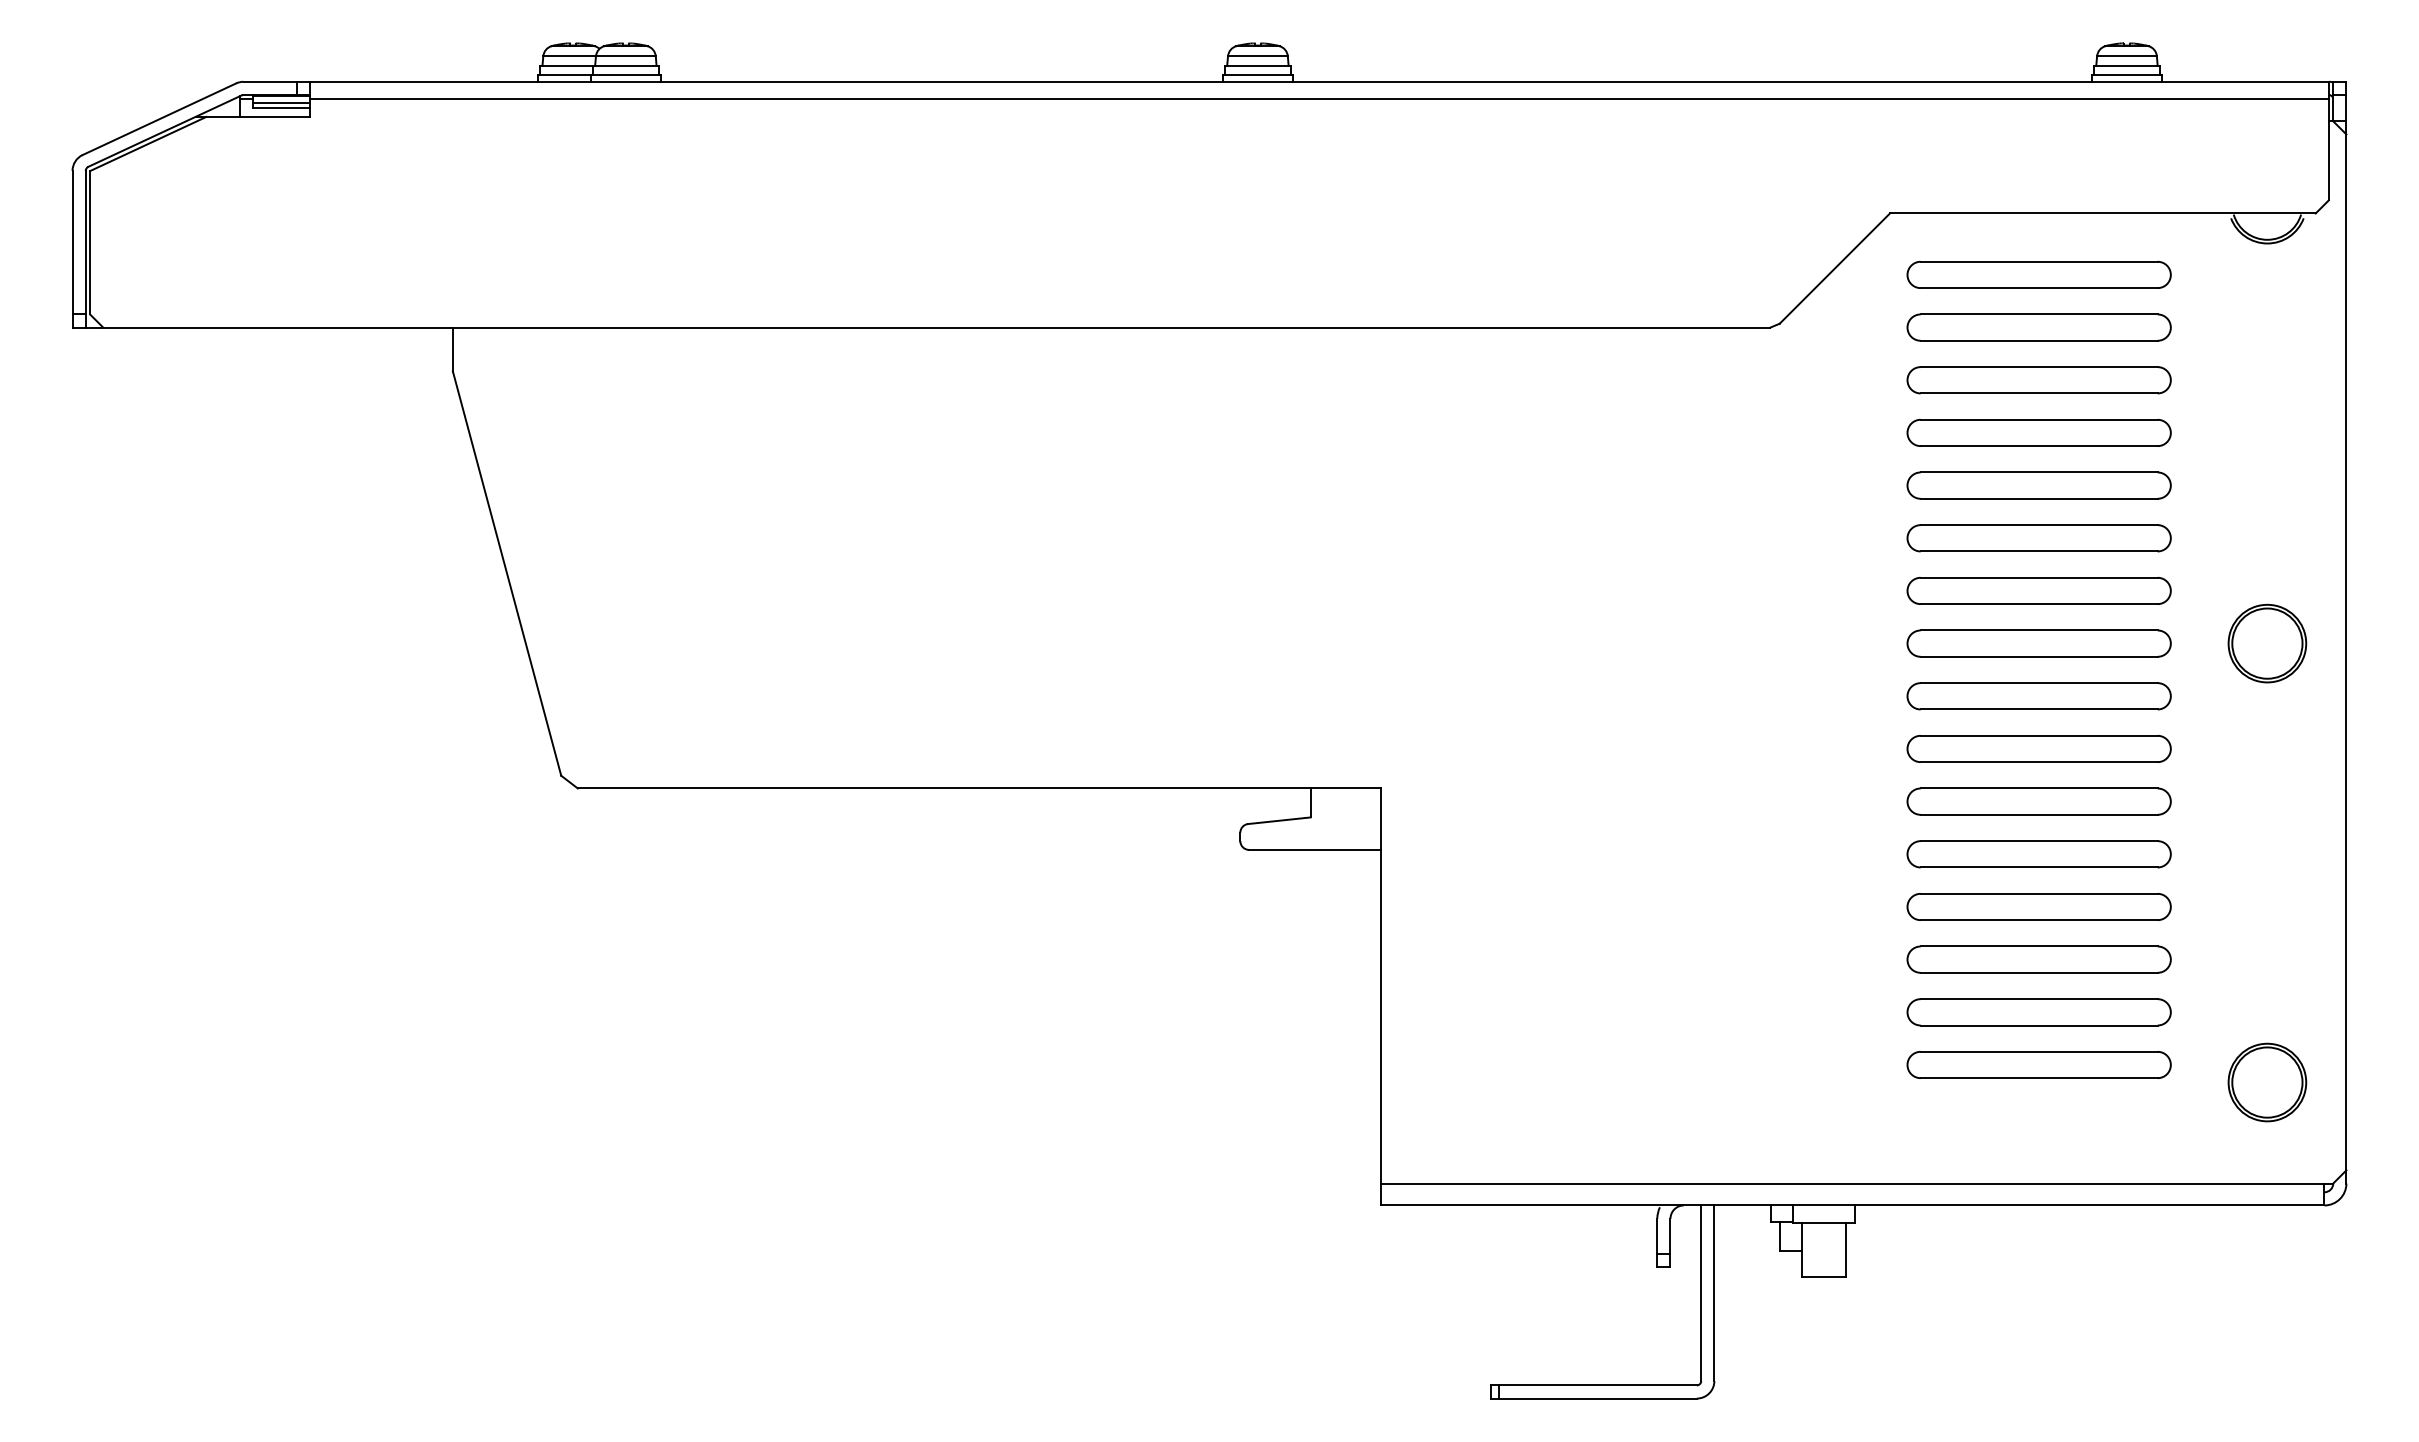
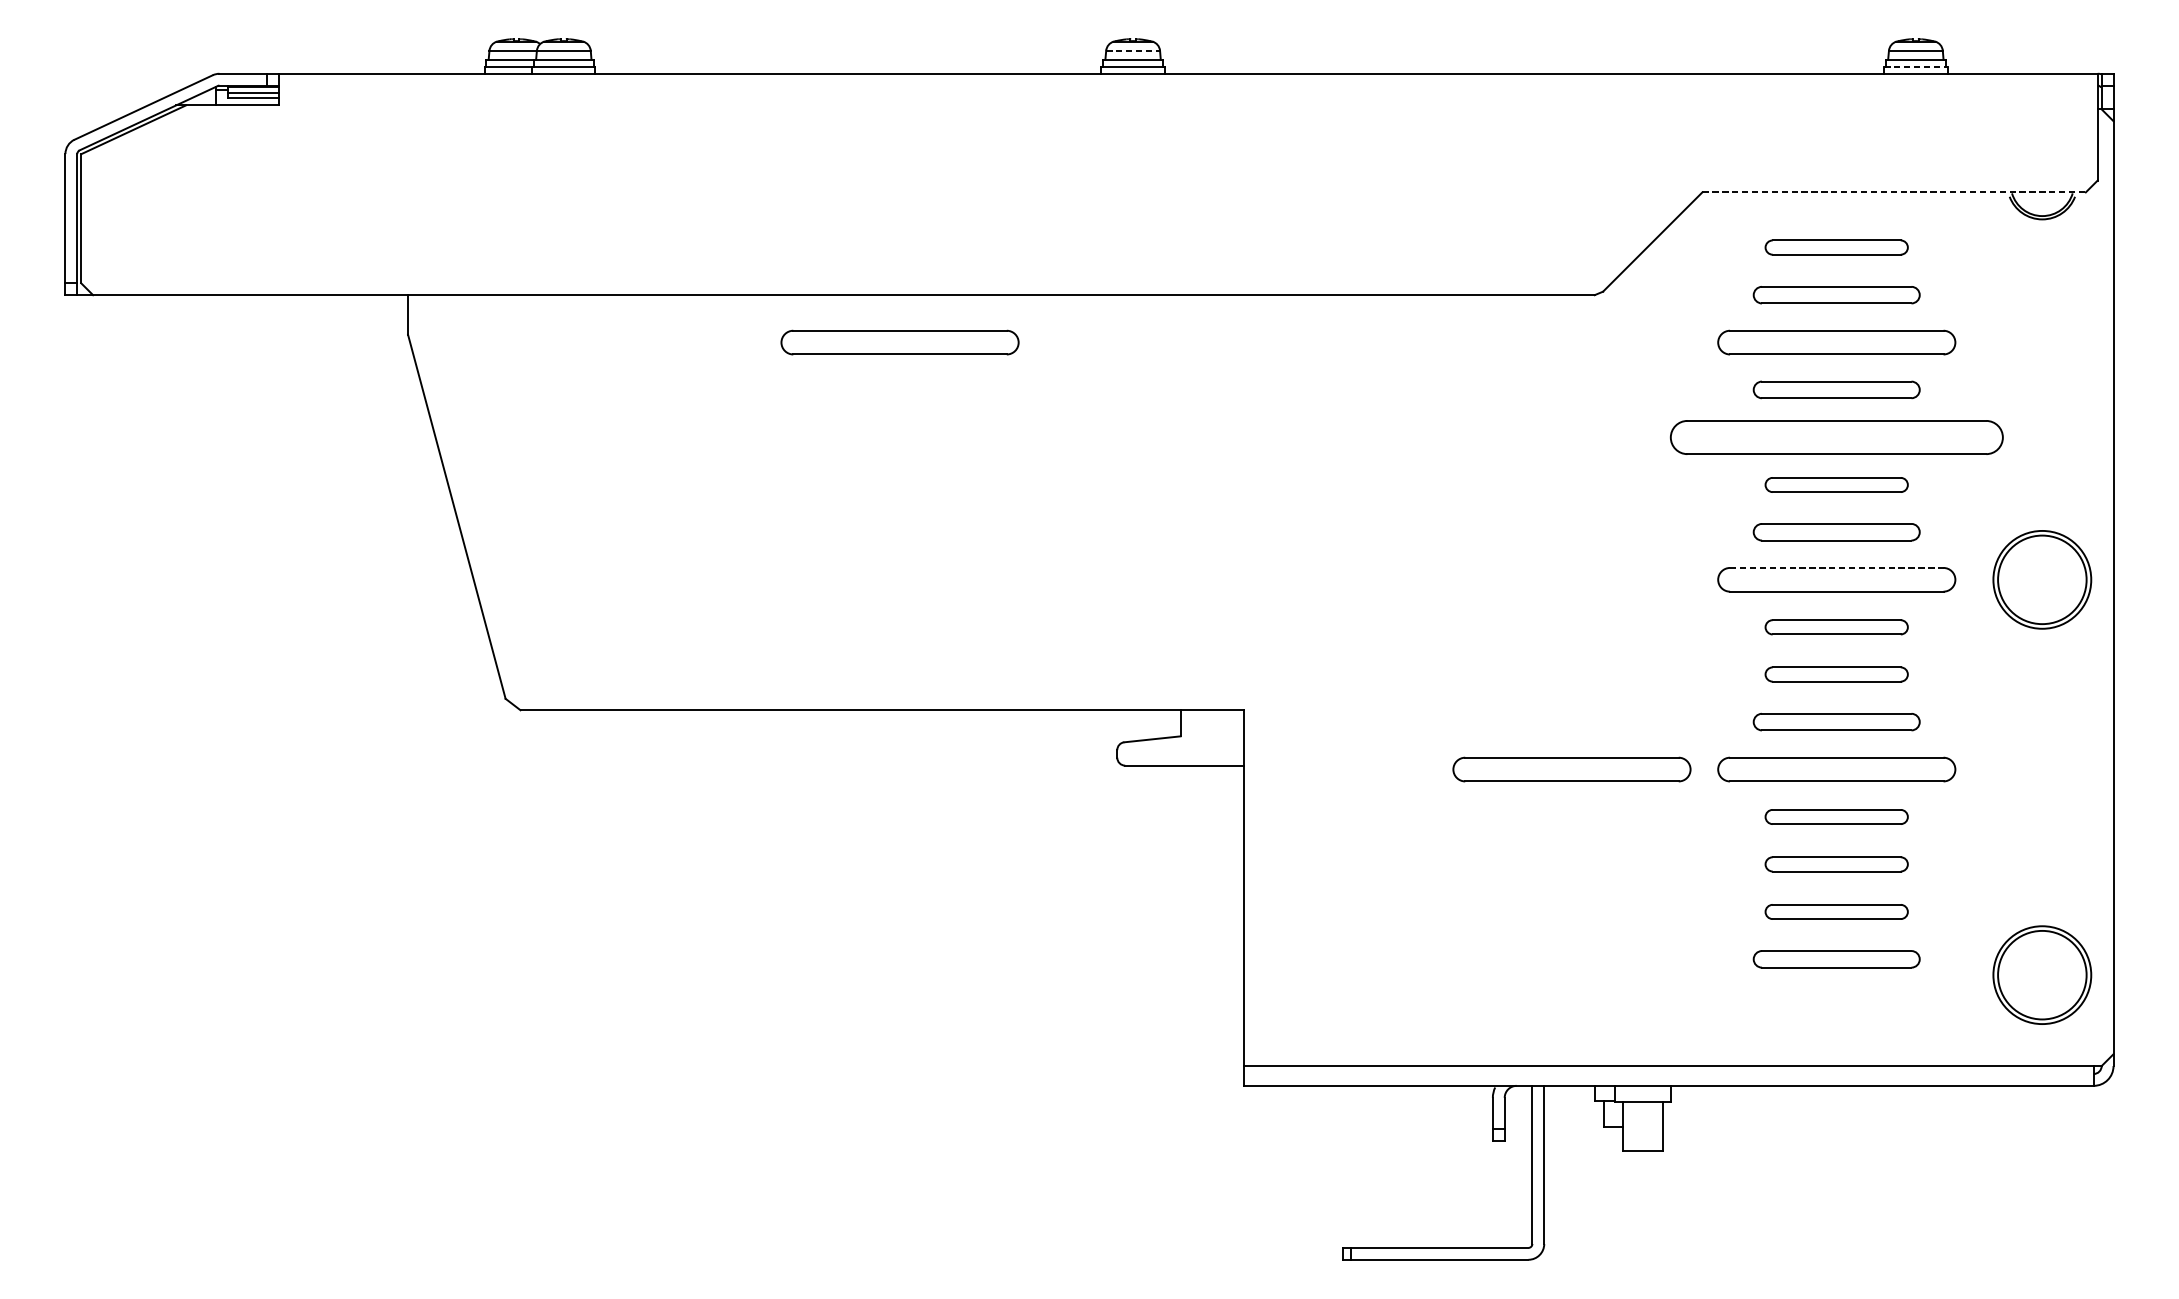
line: (1257, 56) -> (1132, 50), solid -> dashed
line: (2127, 74) -> (1916, 67), solid -> dashed
line: (1318, 99) -> (1187, 89), removed
line: (2102, 213) -> (1893, 192), solid -> dashed
part: (2038, 274) -> (1836, 247), size x0.6
part: (2038, 327) -> (1836, 295), size x0.7
part: (998, 380) -> (899, 342), added
part: (2038, 432) -> (1836, 389), size x0.7
part: (2038, 485) -> (1836, 437), size x1.4
part: (2038, 538) -> (1836, 485), size x0.6
part: (2038, 590) -> (1836, 531), size x0.7
line: (2039, 630) -> (1837, 567), solid -> dashed
part: (2267, 643) -> (2042, 579), size x1.4
part: (2038, 696) -> (1836, 627), size x0.6
part: (2038, 748) -> (1836, 674), size x0.6
part: (2038, 801) -> (1836, 722), size x0.7
part: (1744, 854) -> (1571, 769), added
part: (2038, 906) -> (1836, 816), size x0.6
part: (2038, 959) -> (1836, 864), size x0.6
part: (2038, 1012) -> (1836, 912), size x0.6
part: (2038, 1064) -> (1836, 958), size x0.7
part: (2267, 1082) -> (2042, 975), size x1.4

